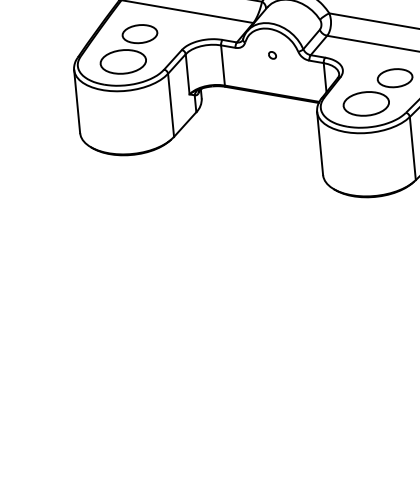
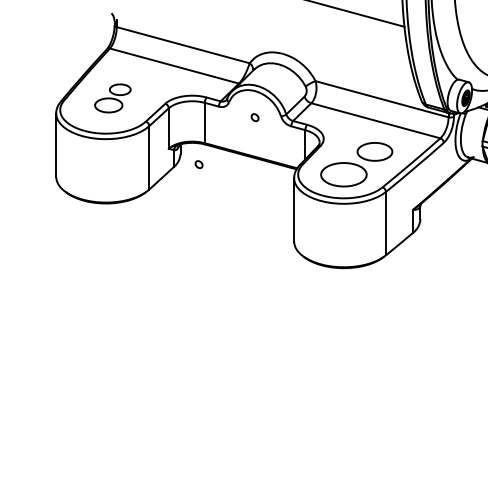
part: (128, 49) -> (112, 98), size x0.6
part: (220, 107) -> (198, 164), added

